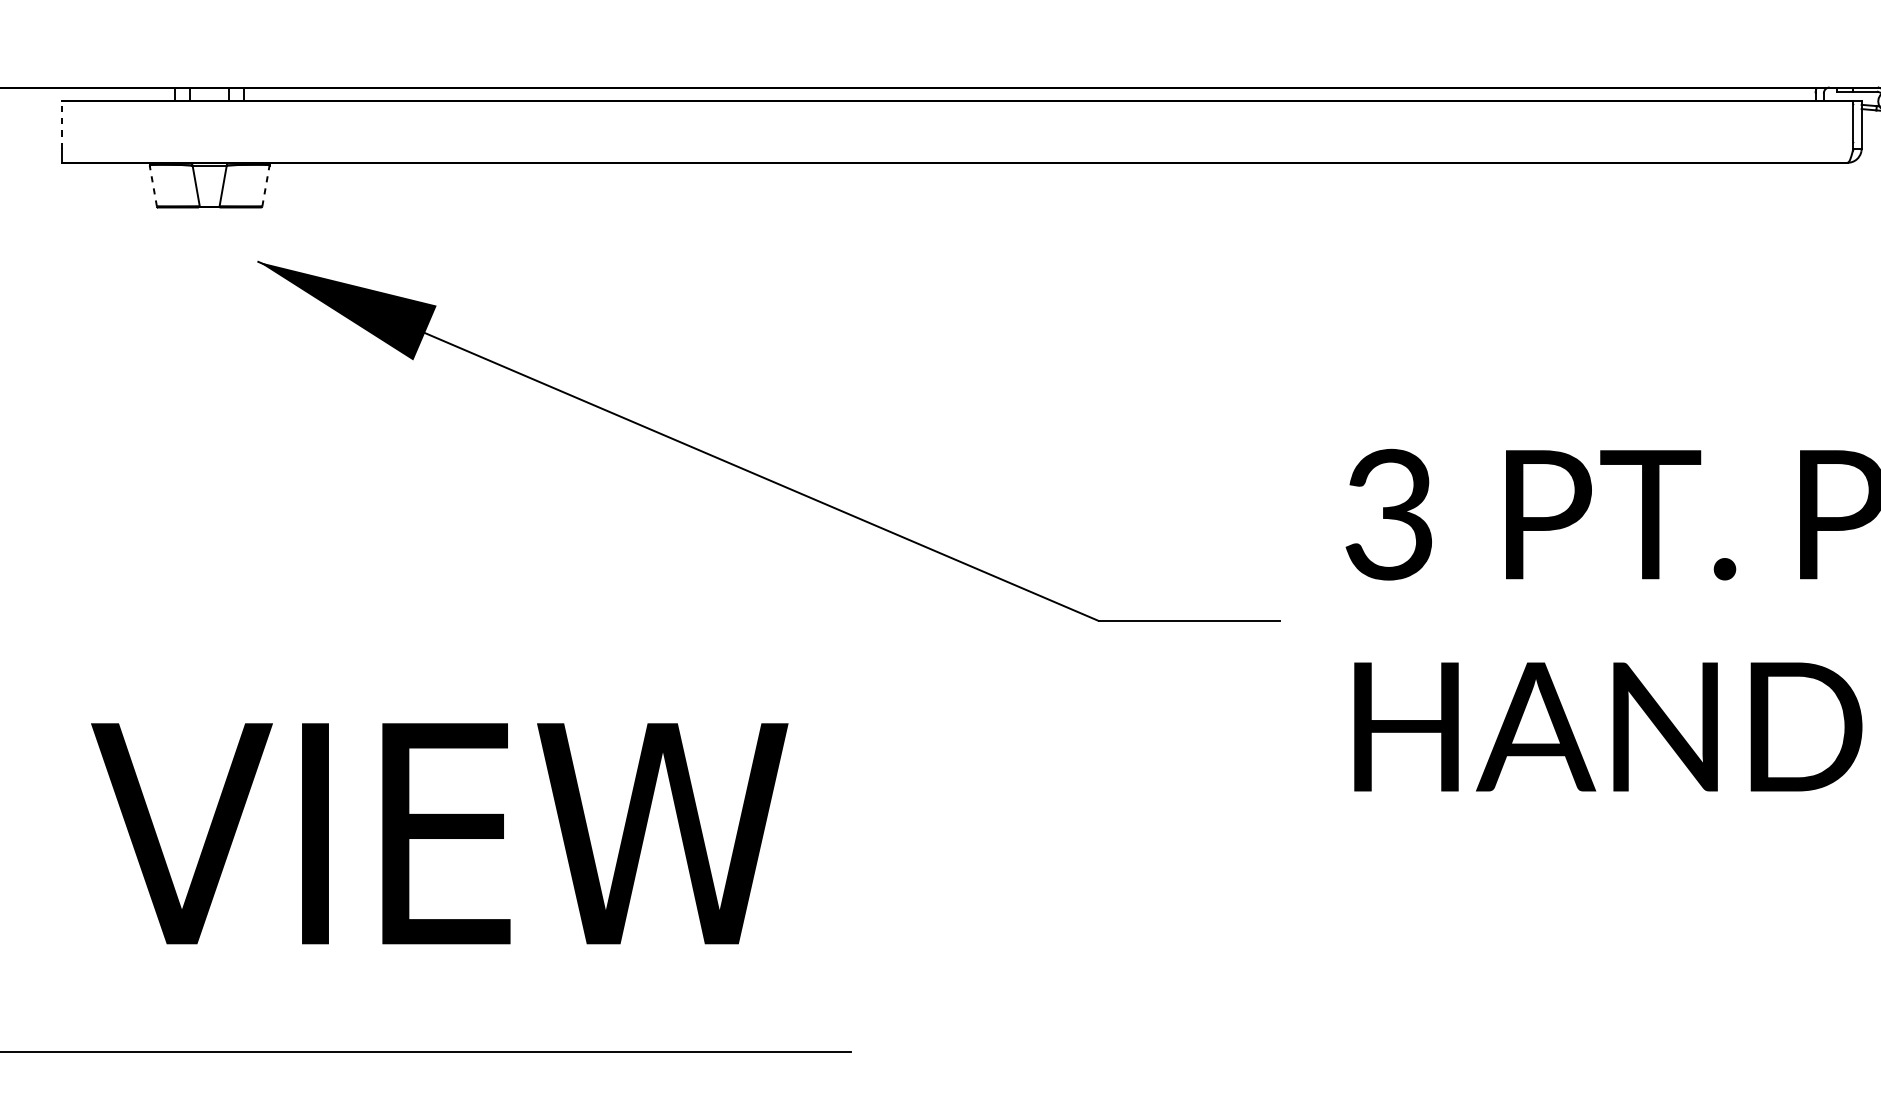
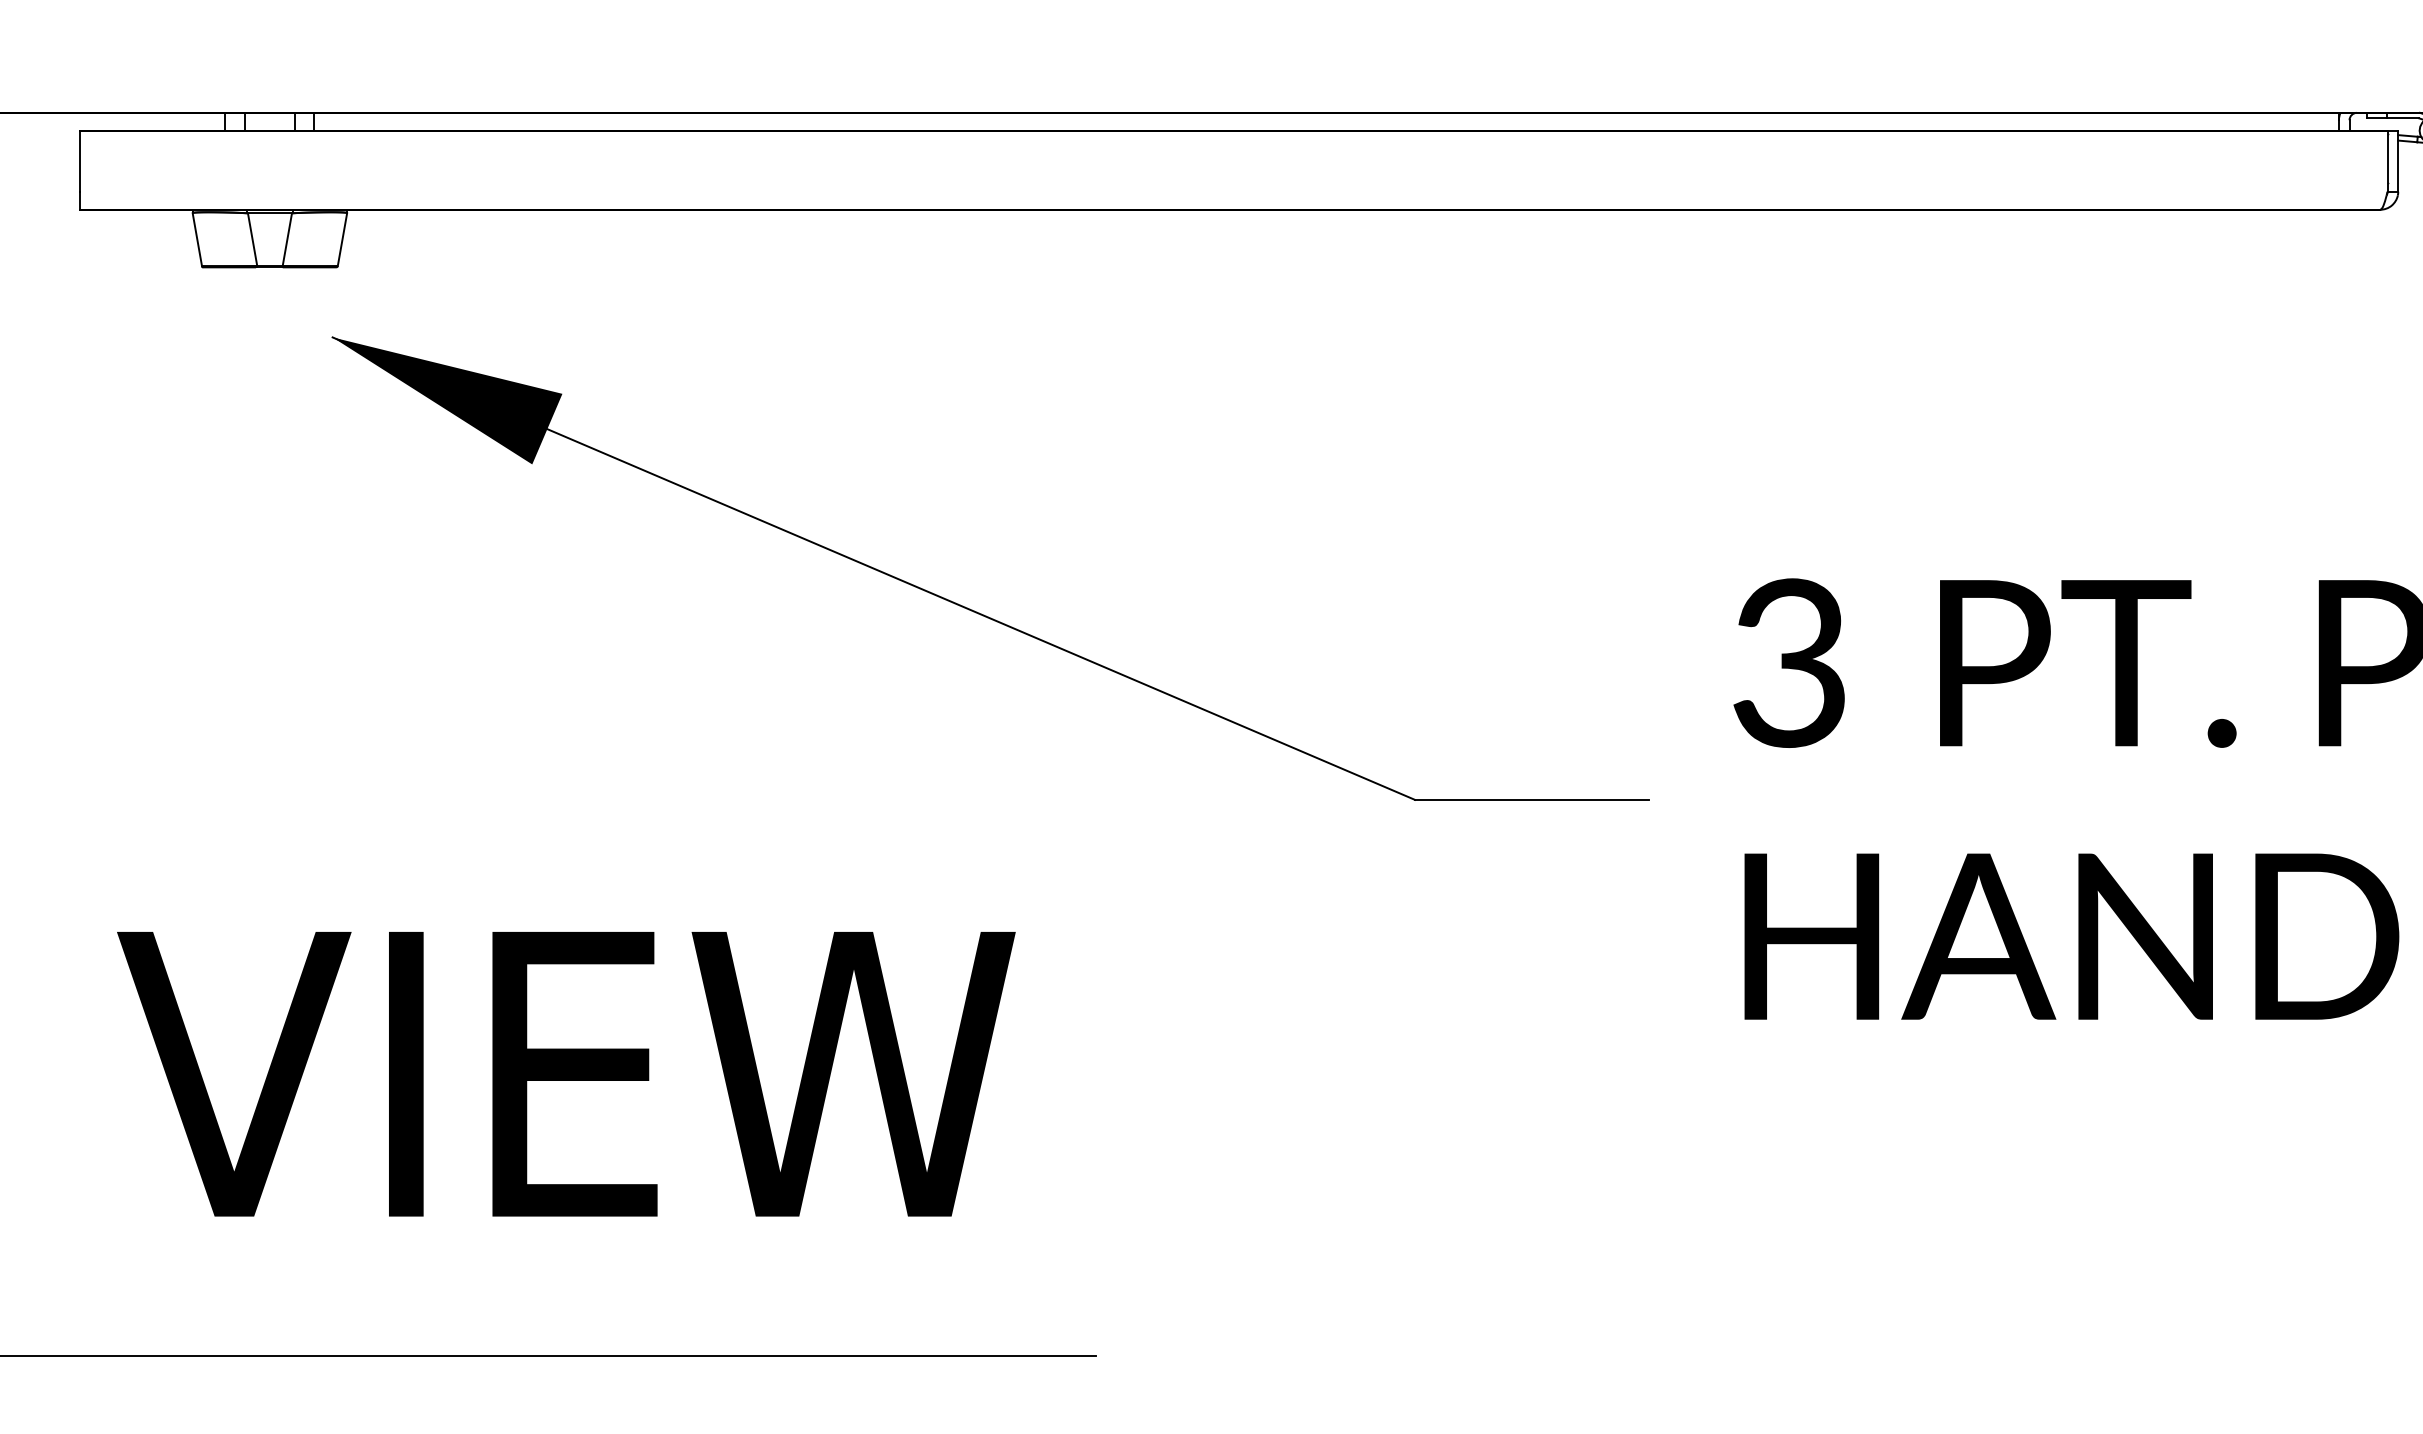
line: (62, 125) -> (80, 161), dashed -> solid
line: (153, 185) -> (197, 239), dashed -> solid
line: (265, 185) -> (342, 239), dashed -> solid

